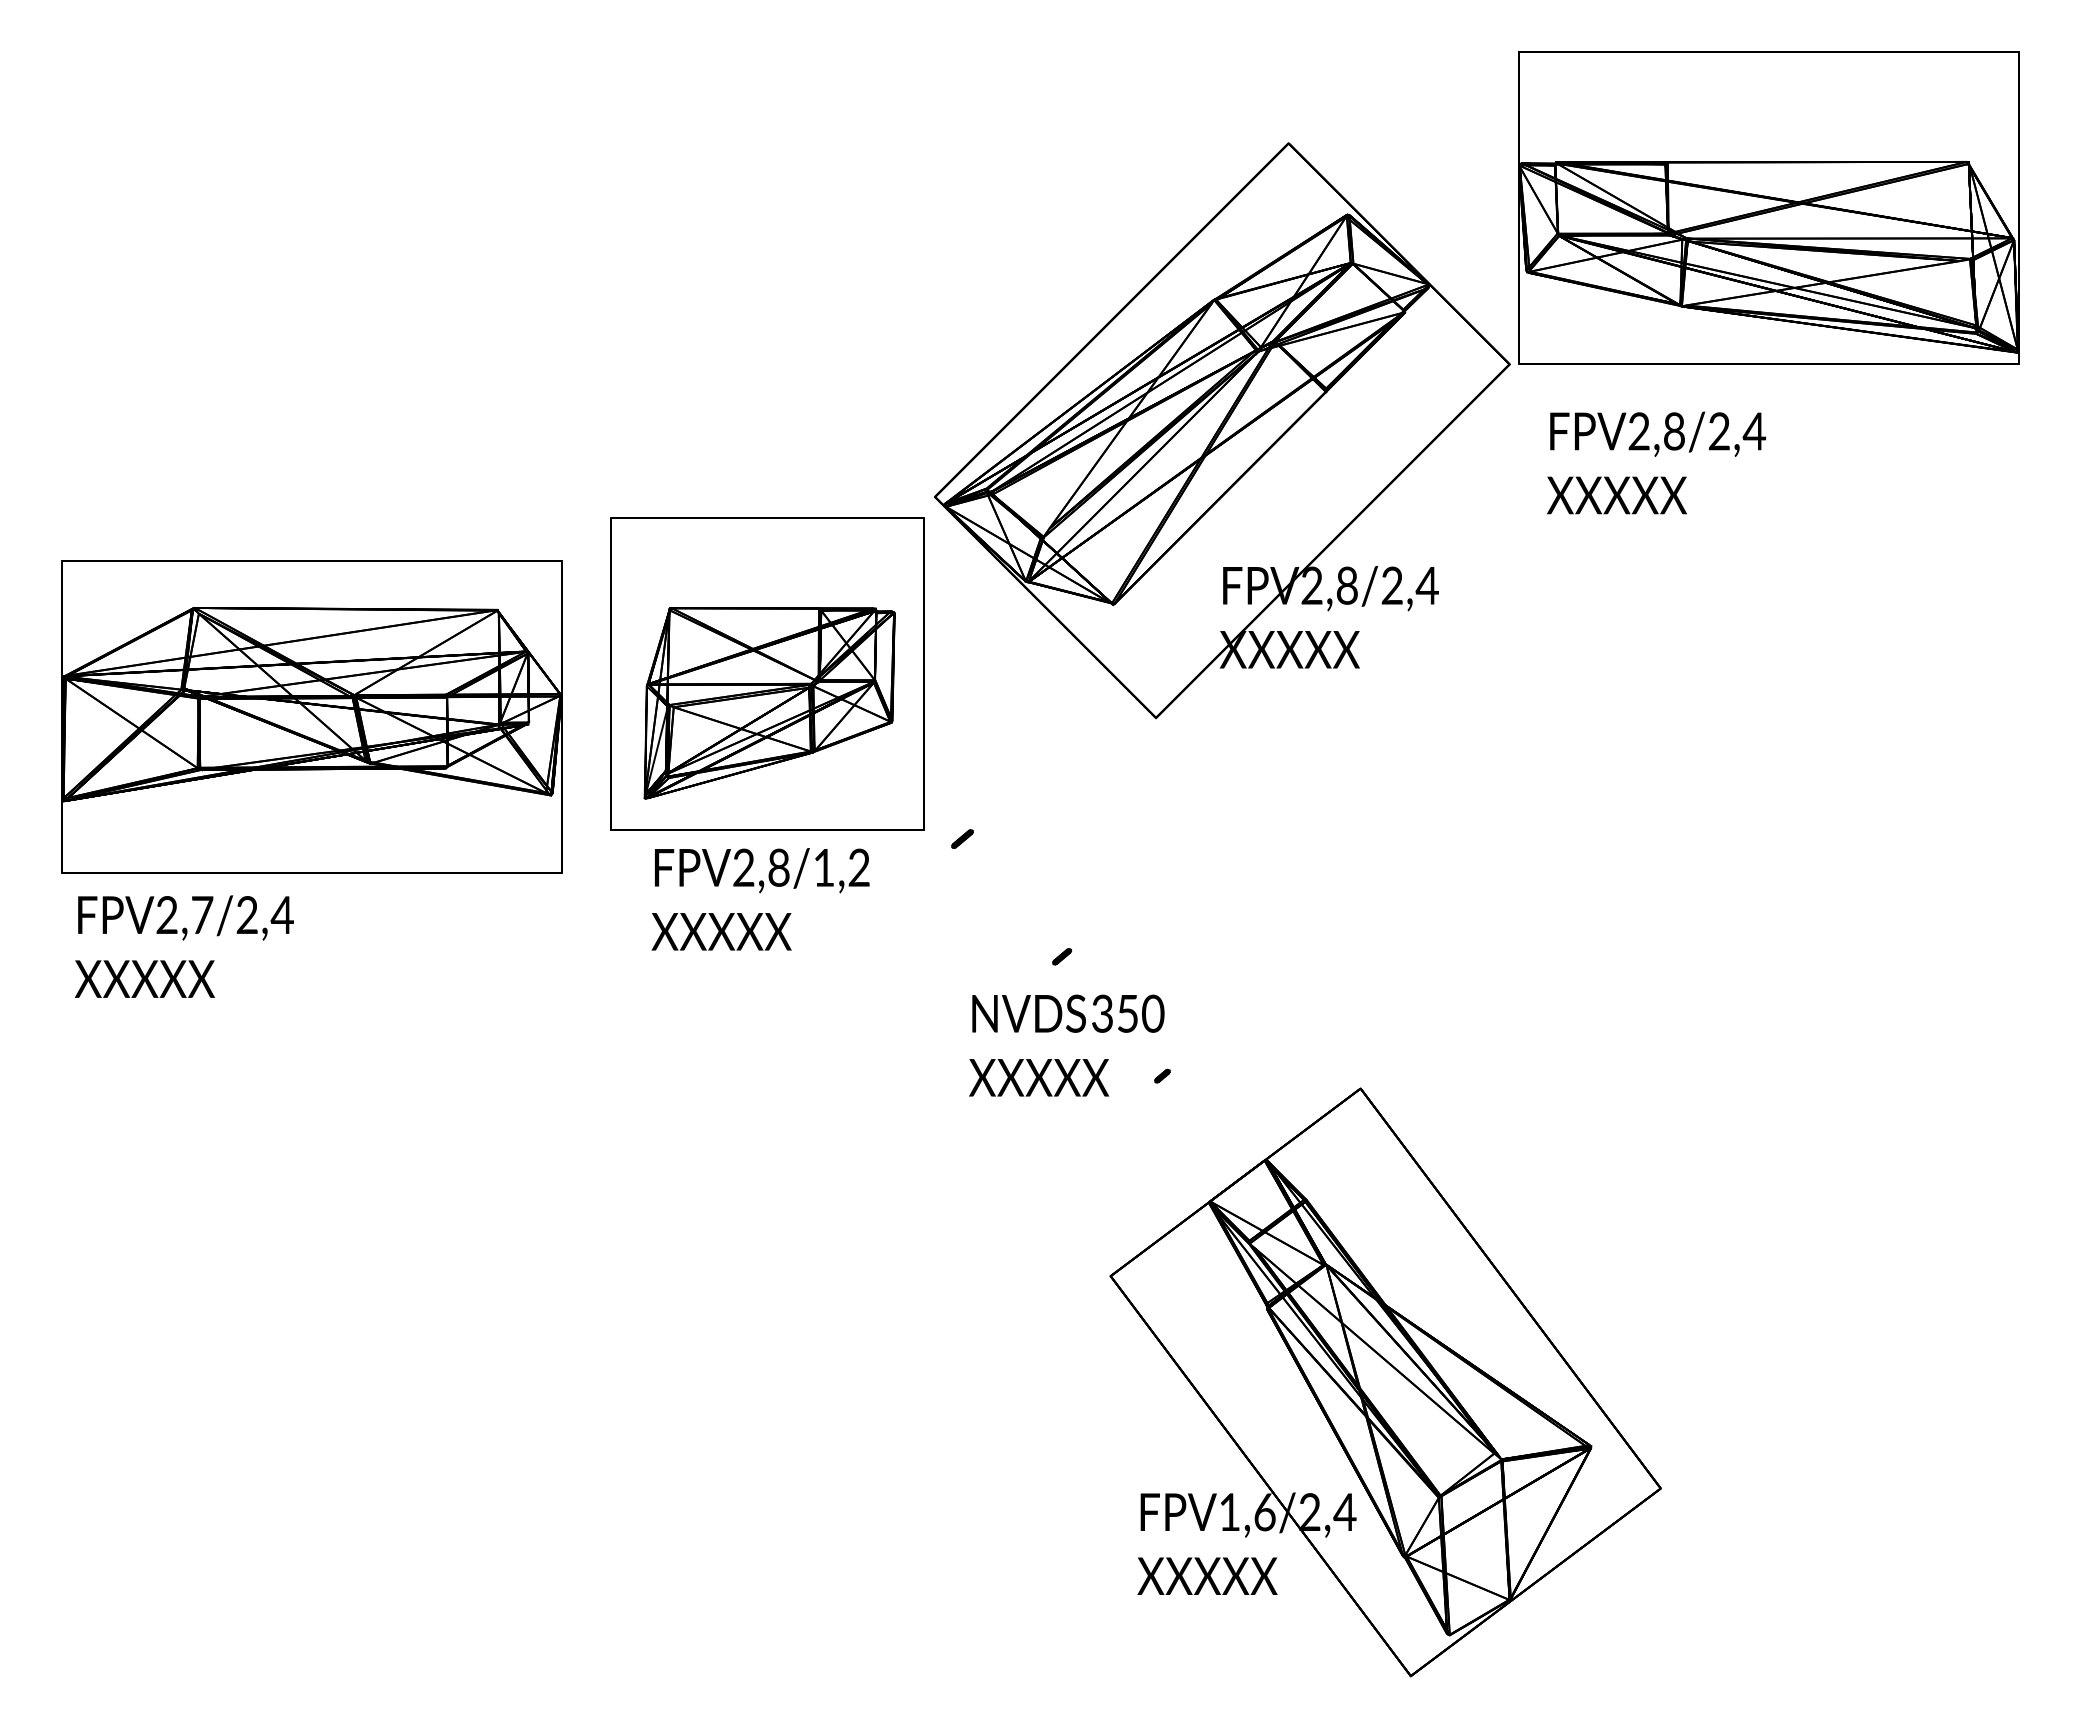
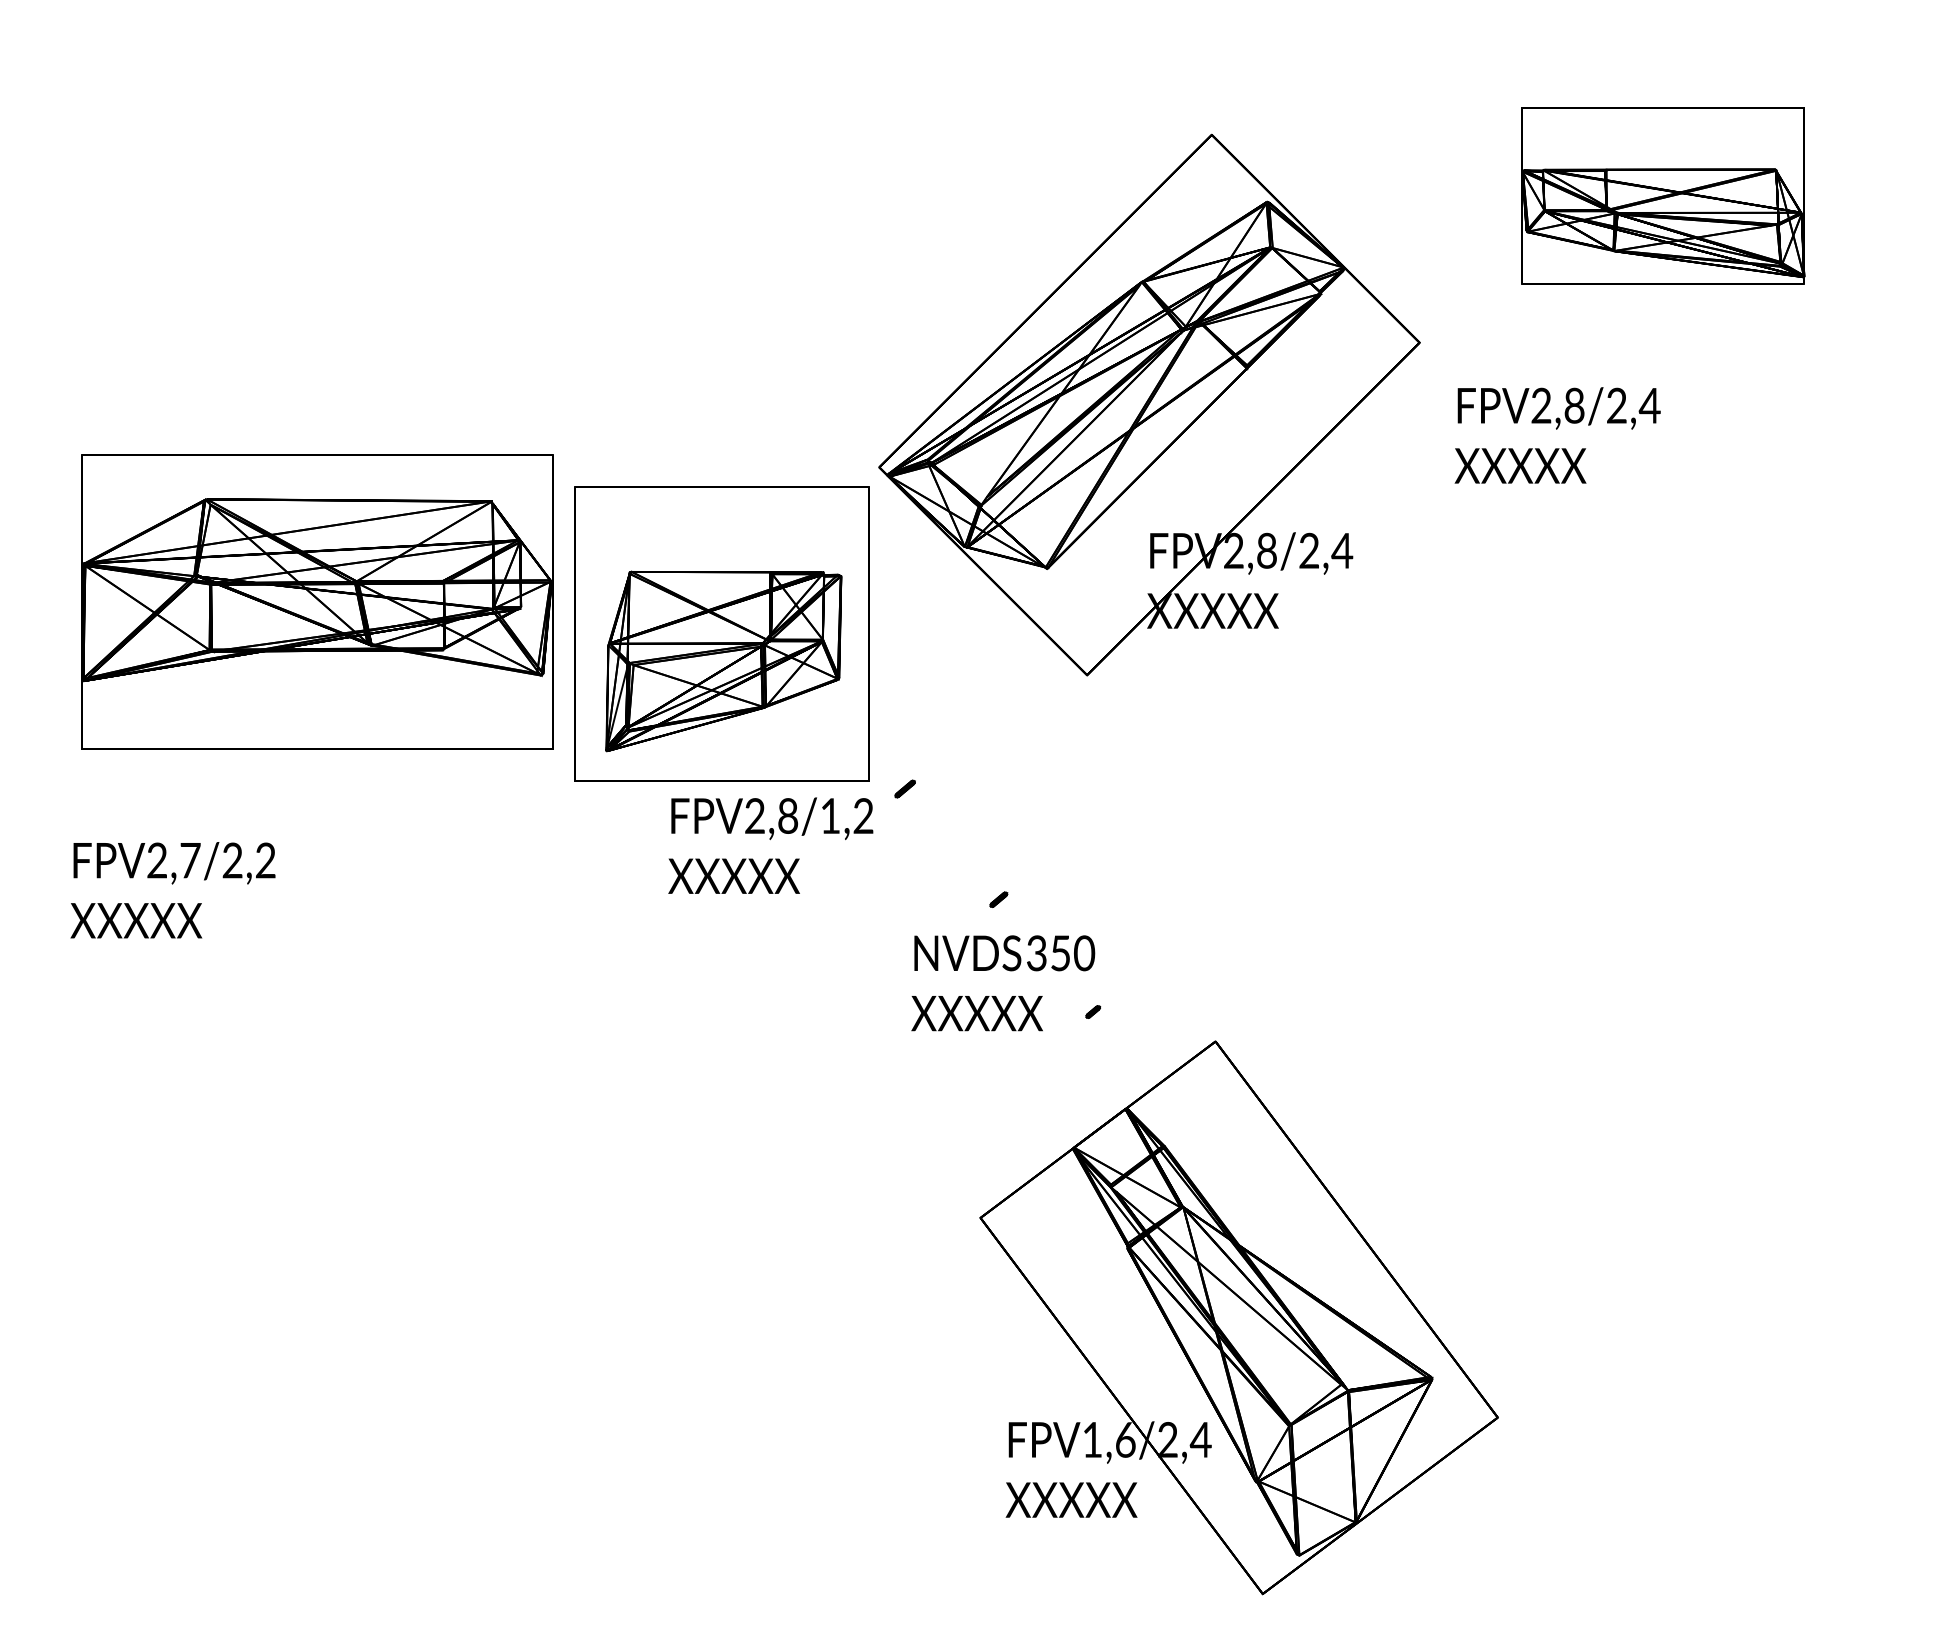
part: (1768, 207) -> (1663, 195), size x0.6
part: (311, 716) -> (316, 601), moved
text: (760, 899) -> (770, 845), moved
text: (281, 914) -> (264, 859), FPV2,7/2,4 -> FPV2,7/2,2
part: (1385, 1382) -> (1238, 1317), moved

